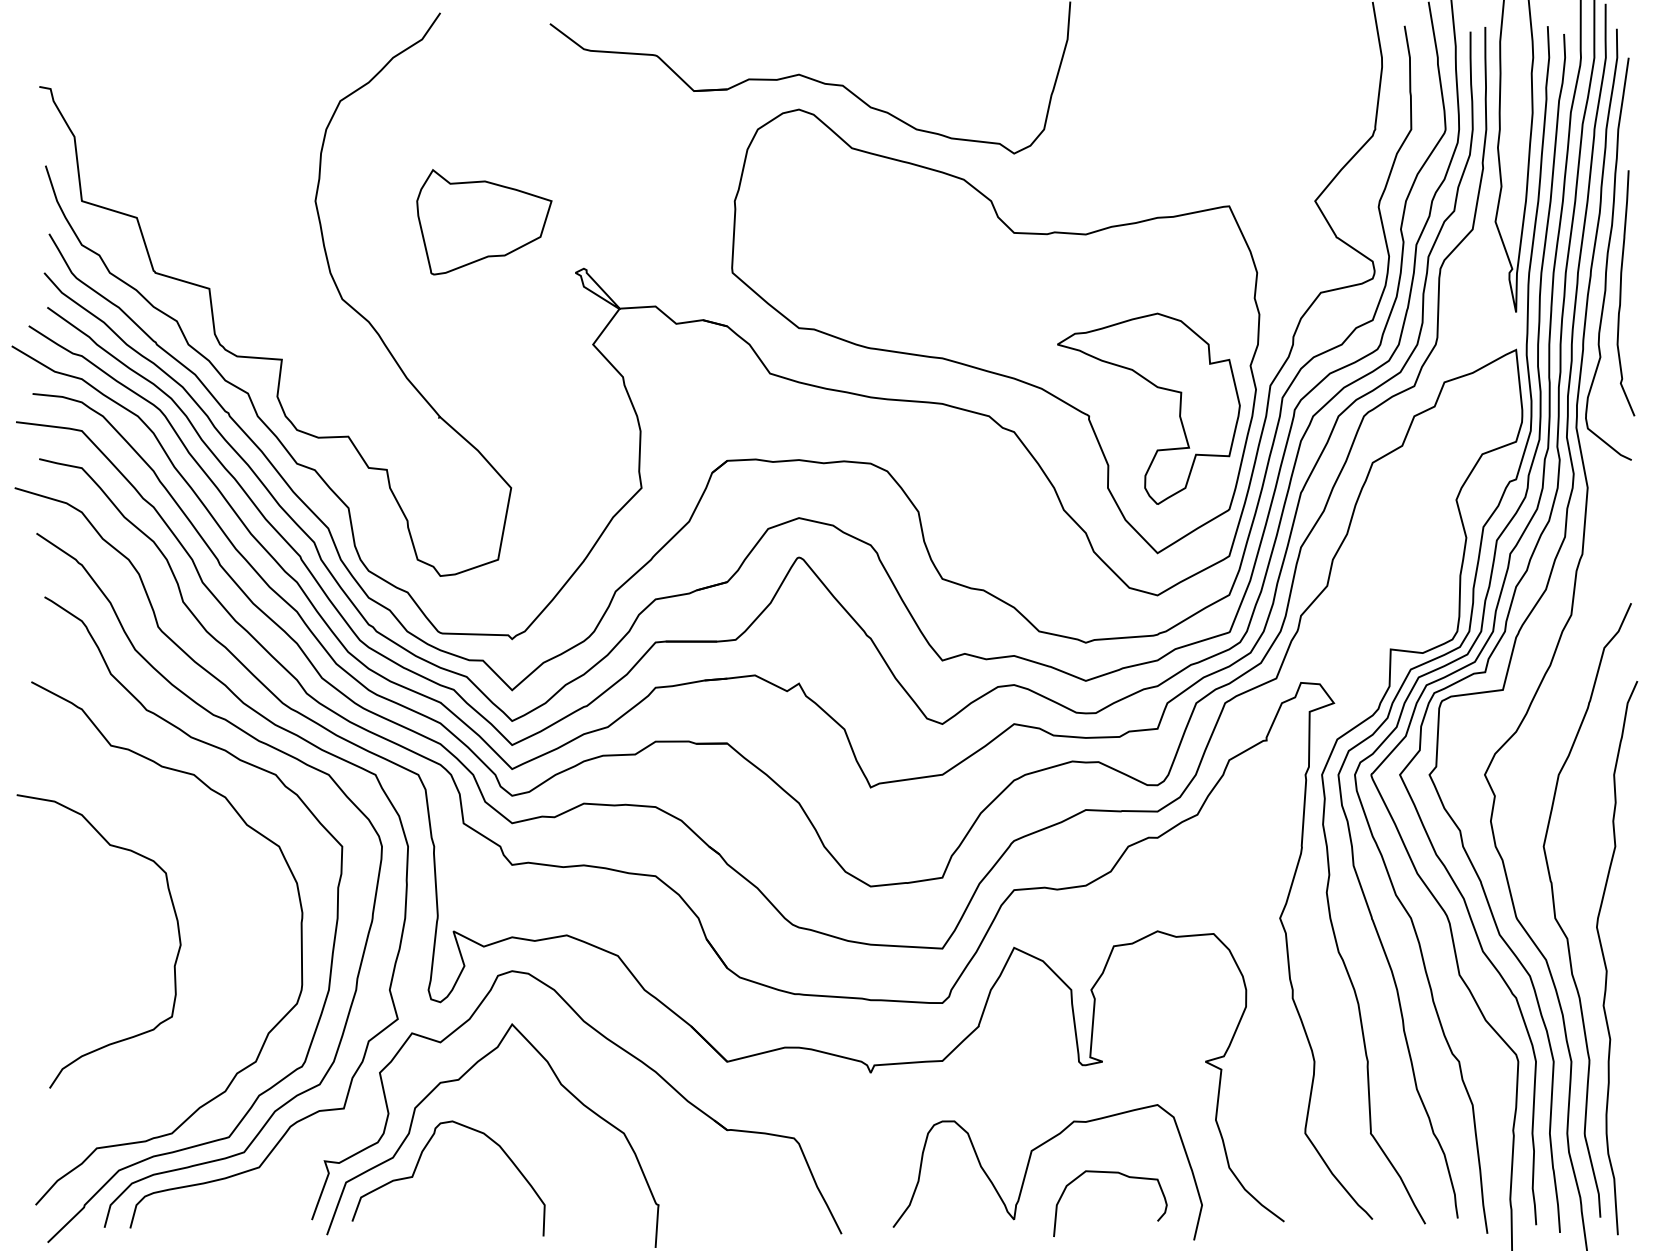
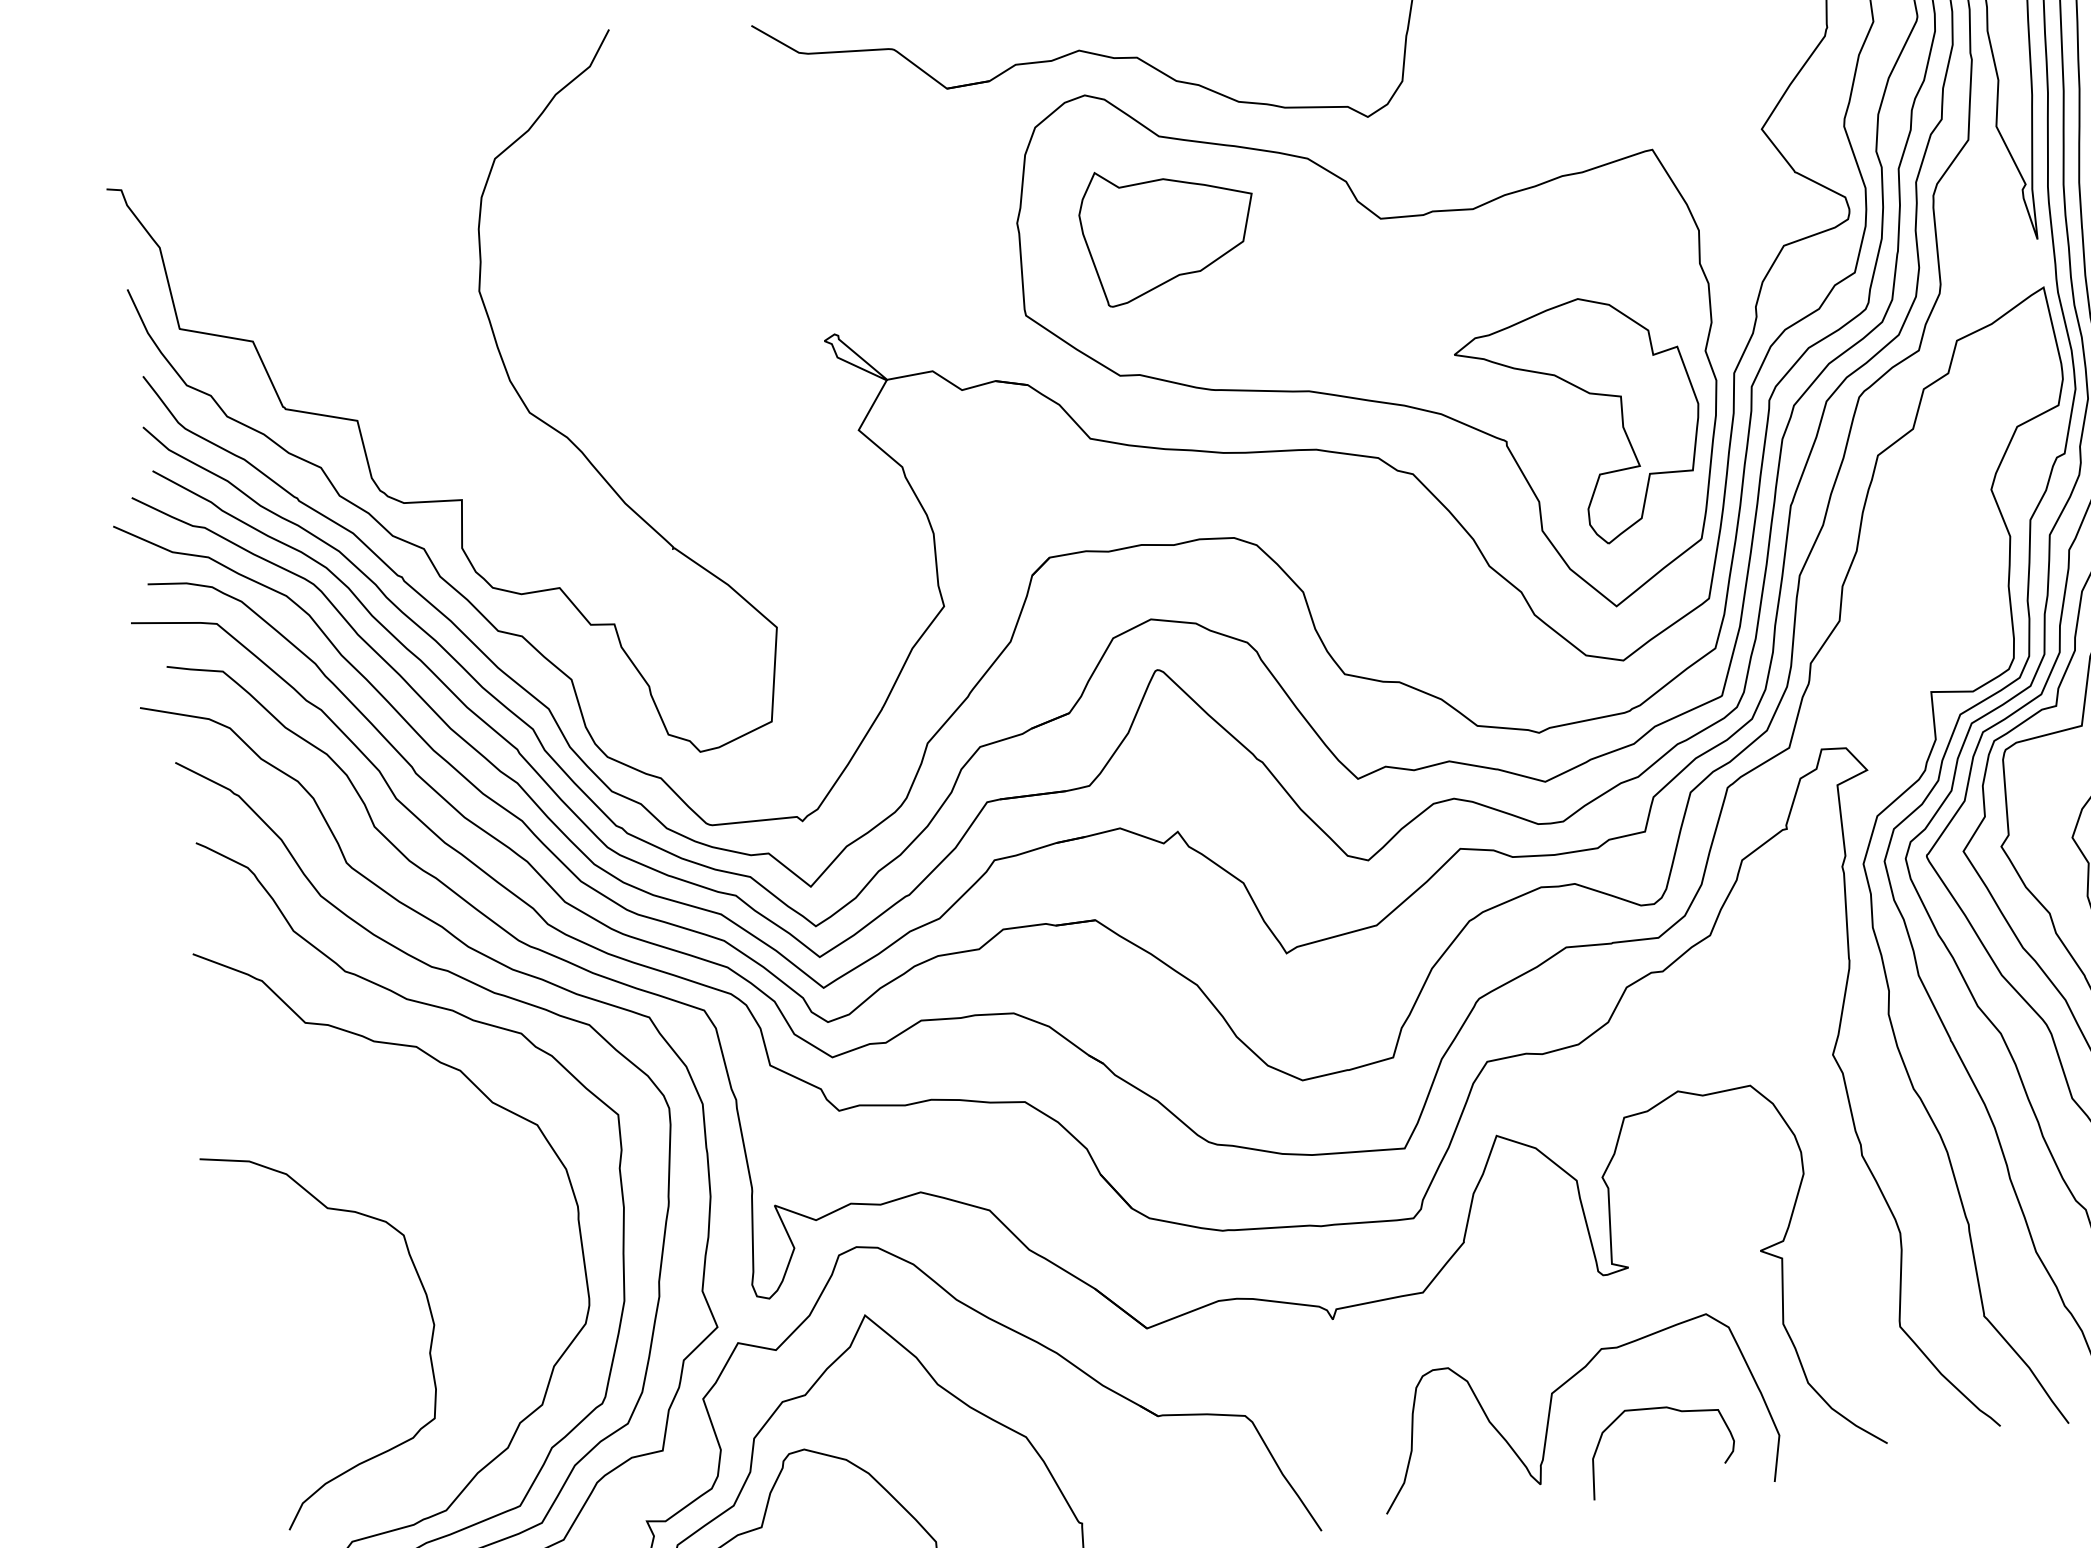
part: (484, 222) -> (1169, 231), moved
curve: (174, 962) -> (429, 1348), moved

